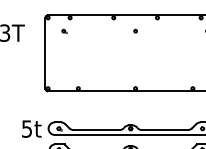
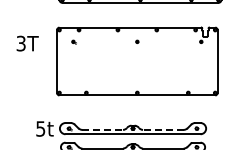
line: (97, 129) -> (103, 129), solid -> dashed
line: (163, 129) -> (162, 129), solid -> dashed

